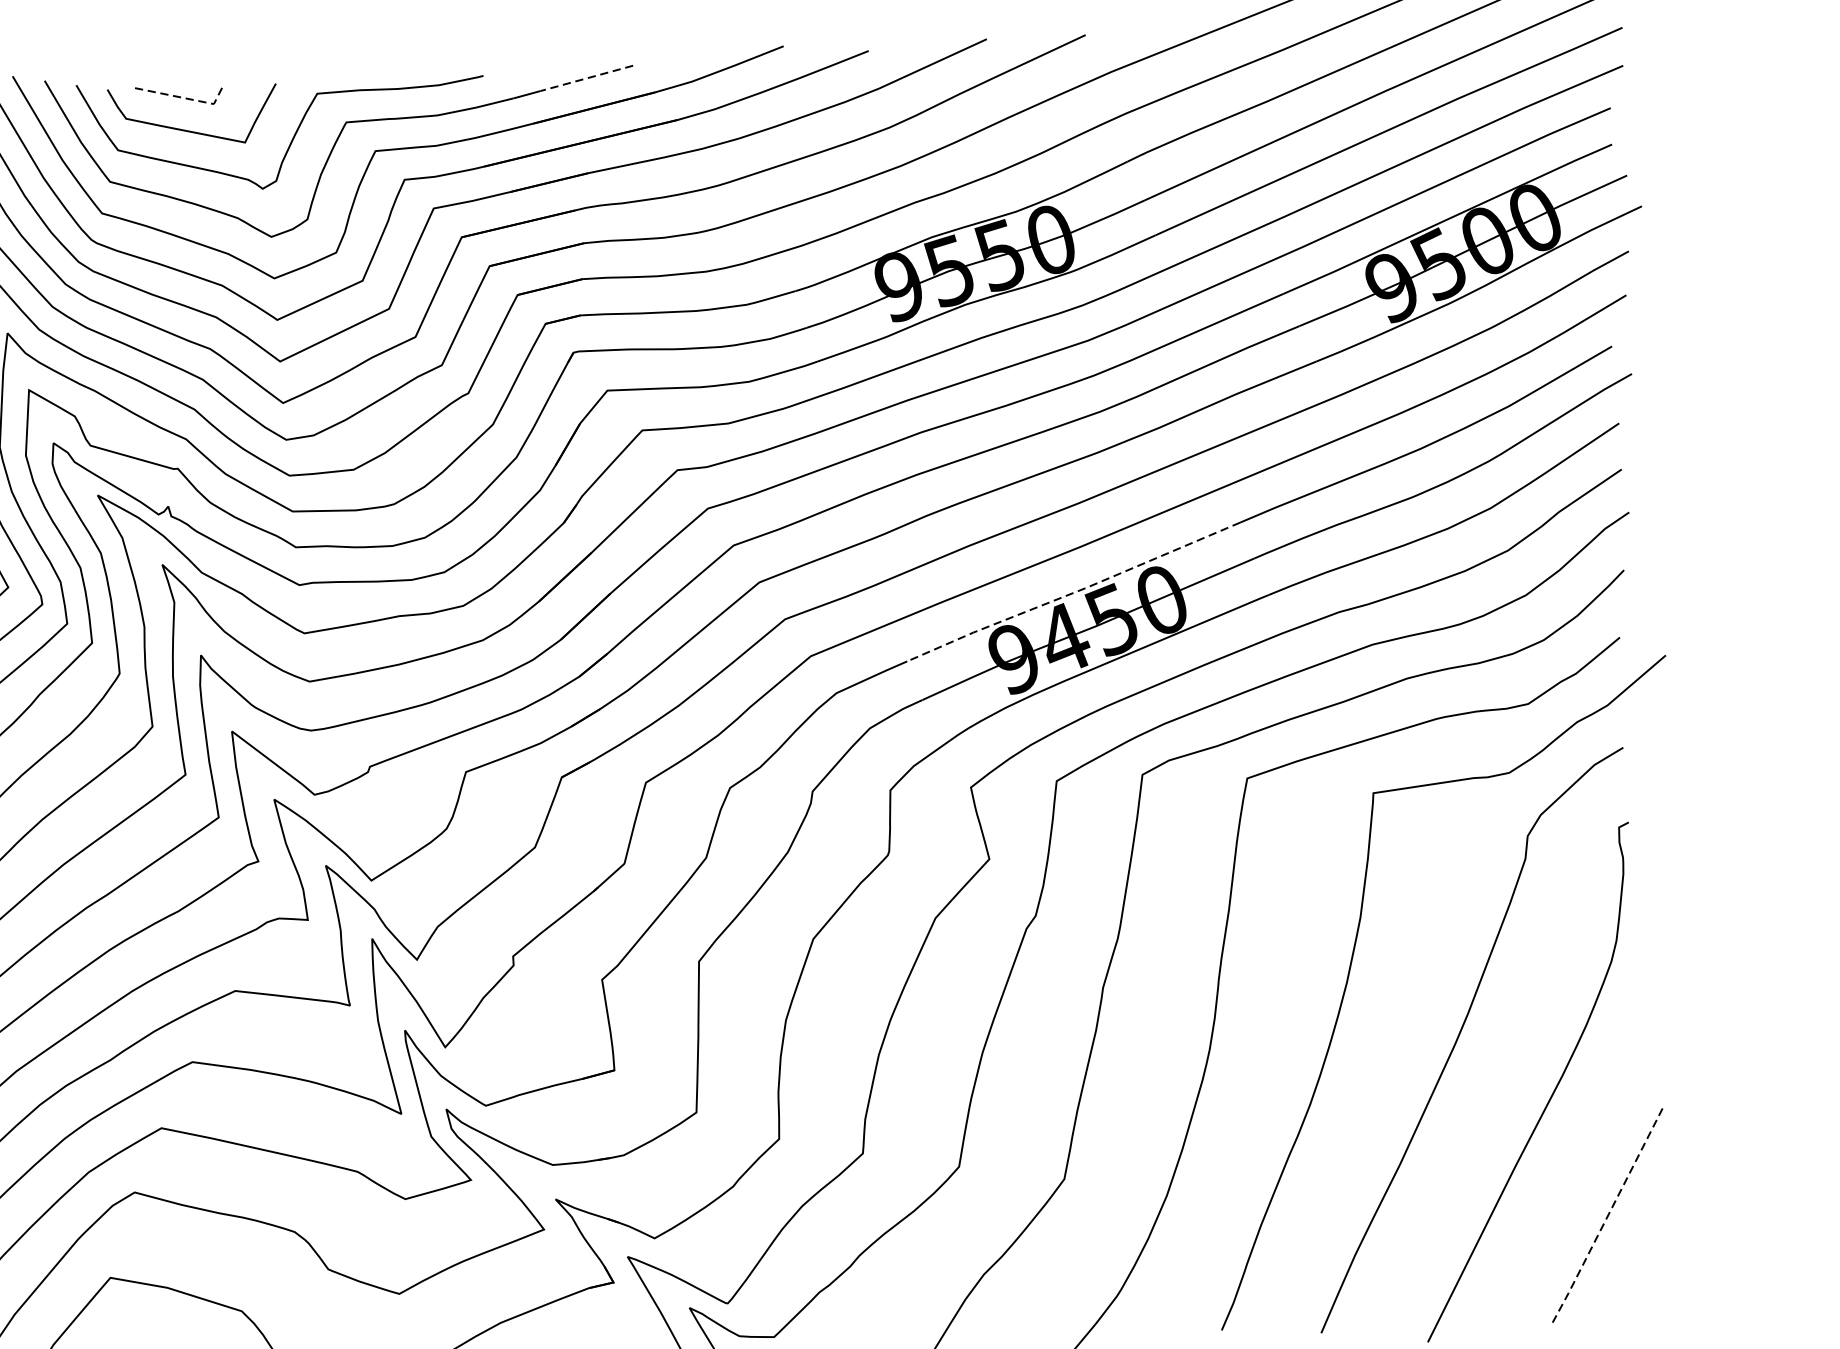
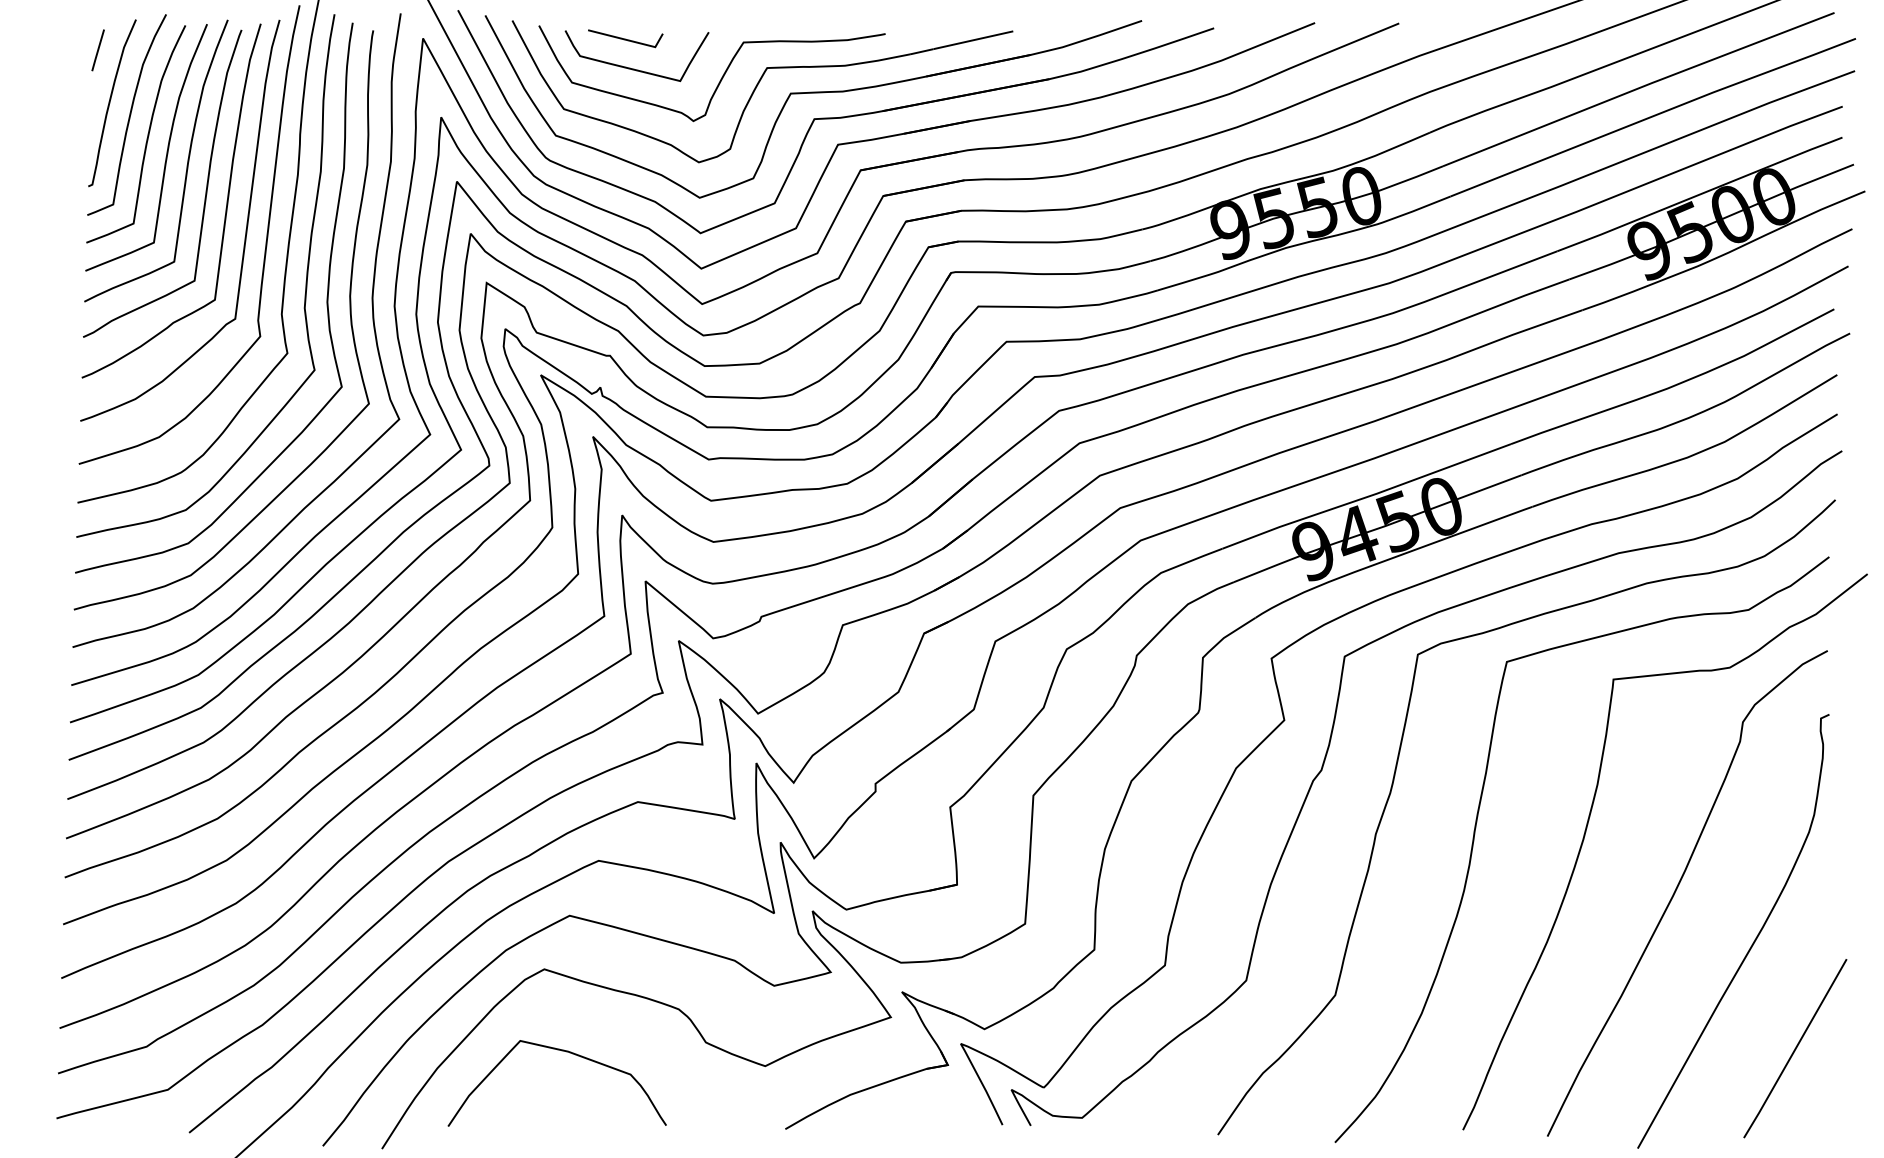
line: (586, 78) -> (973, 40), dashed -> solid
line: (183, 97) -> (629, 40), dashed -> solid
line: (1073, 593) -> (1366, 497), dashed -> solid
line: (1607, 1217) -> (1795, 1049), dashed -> solid

